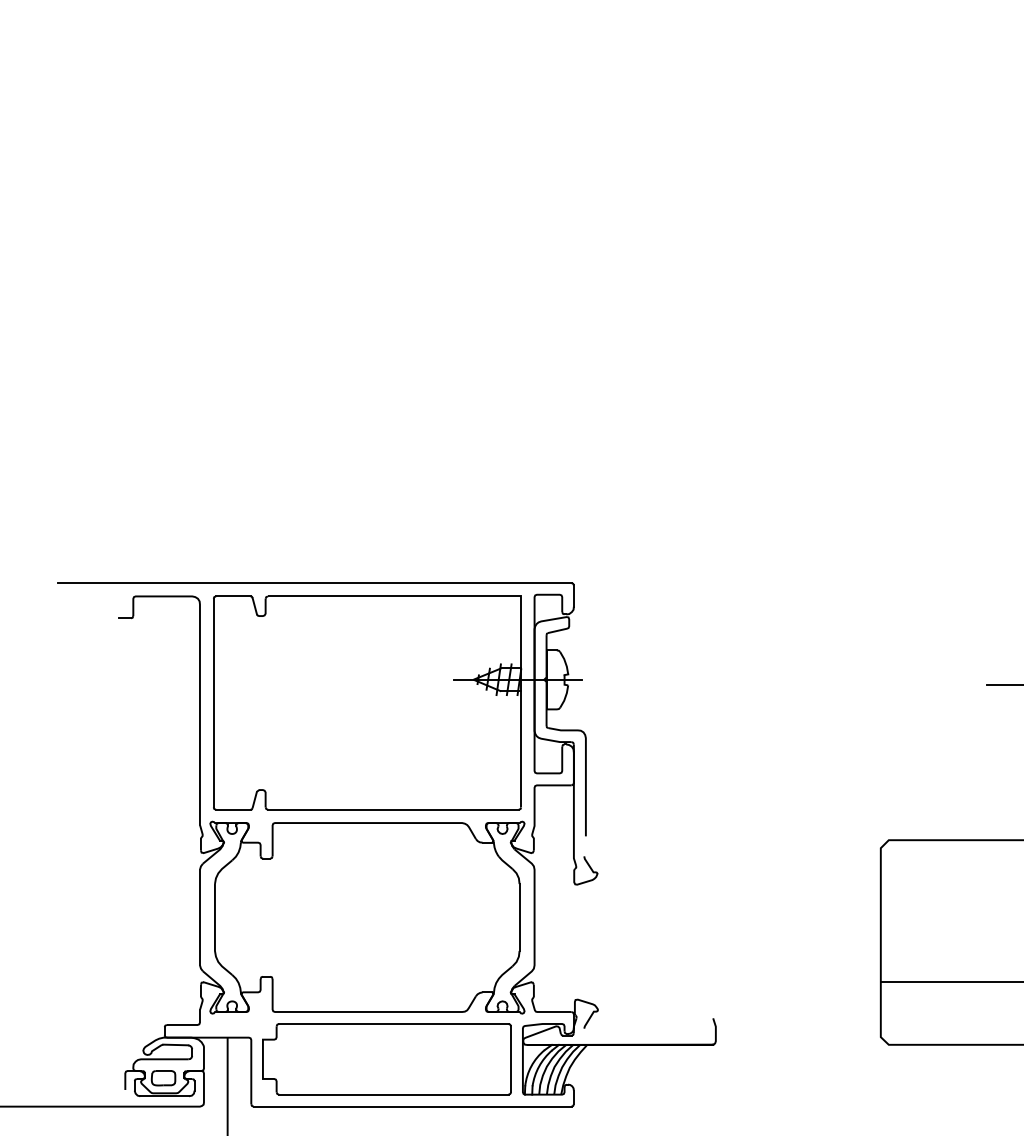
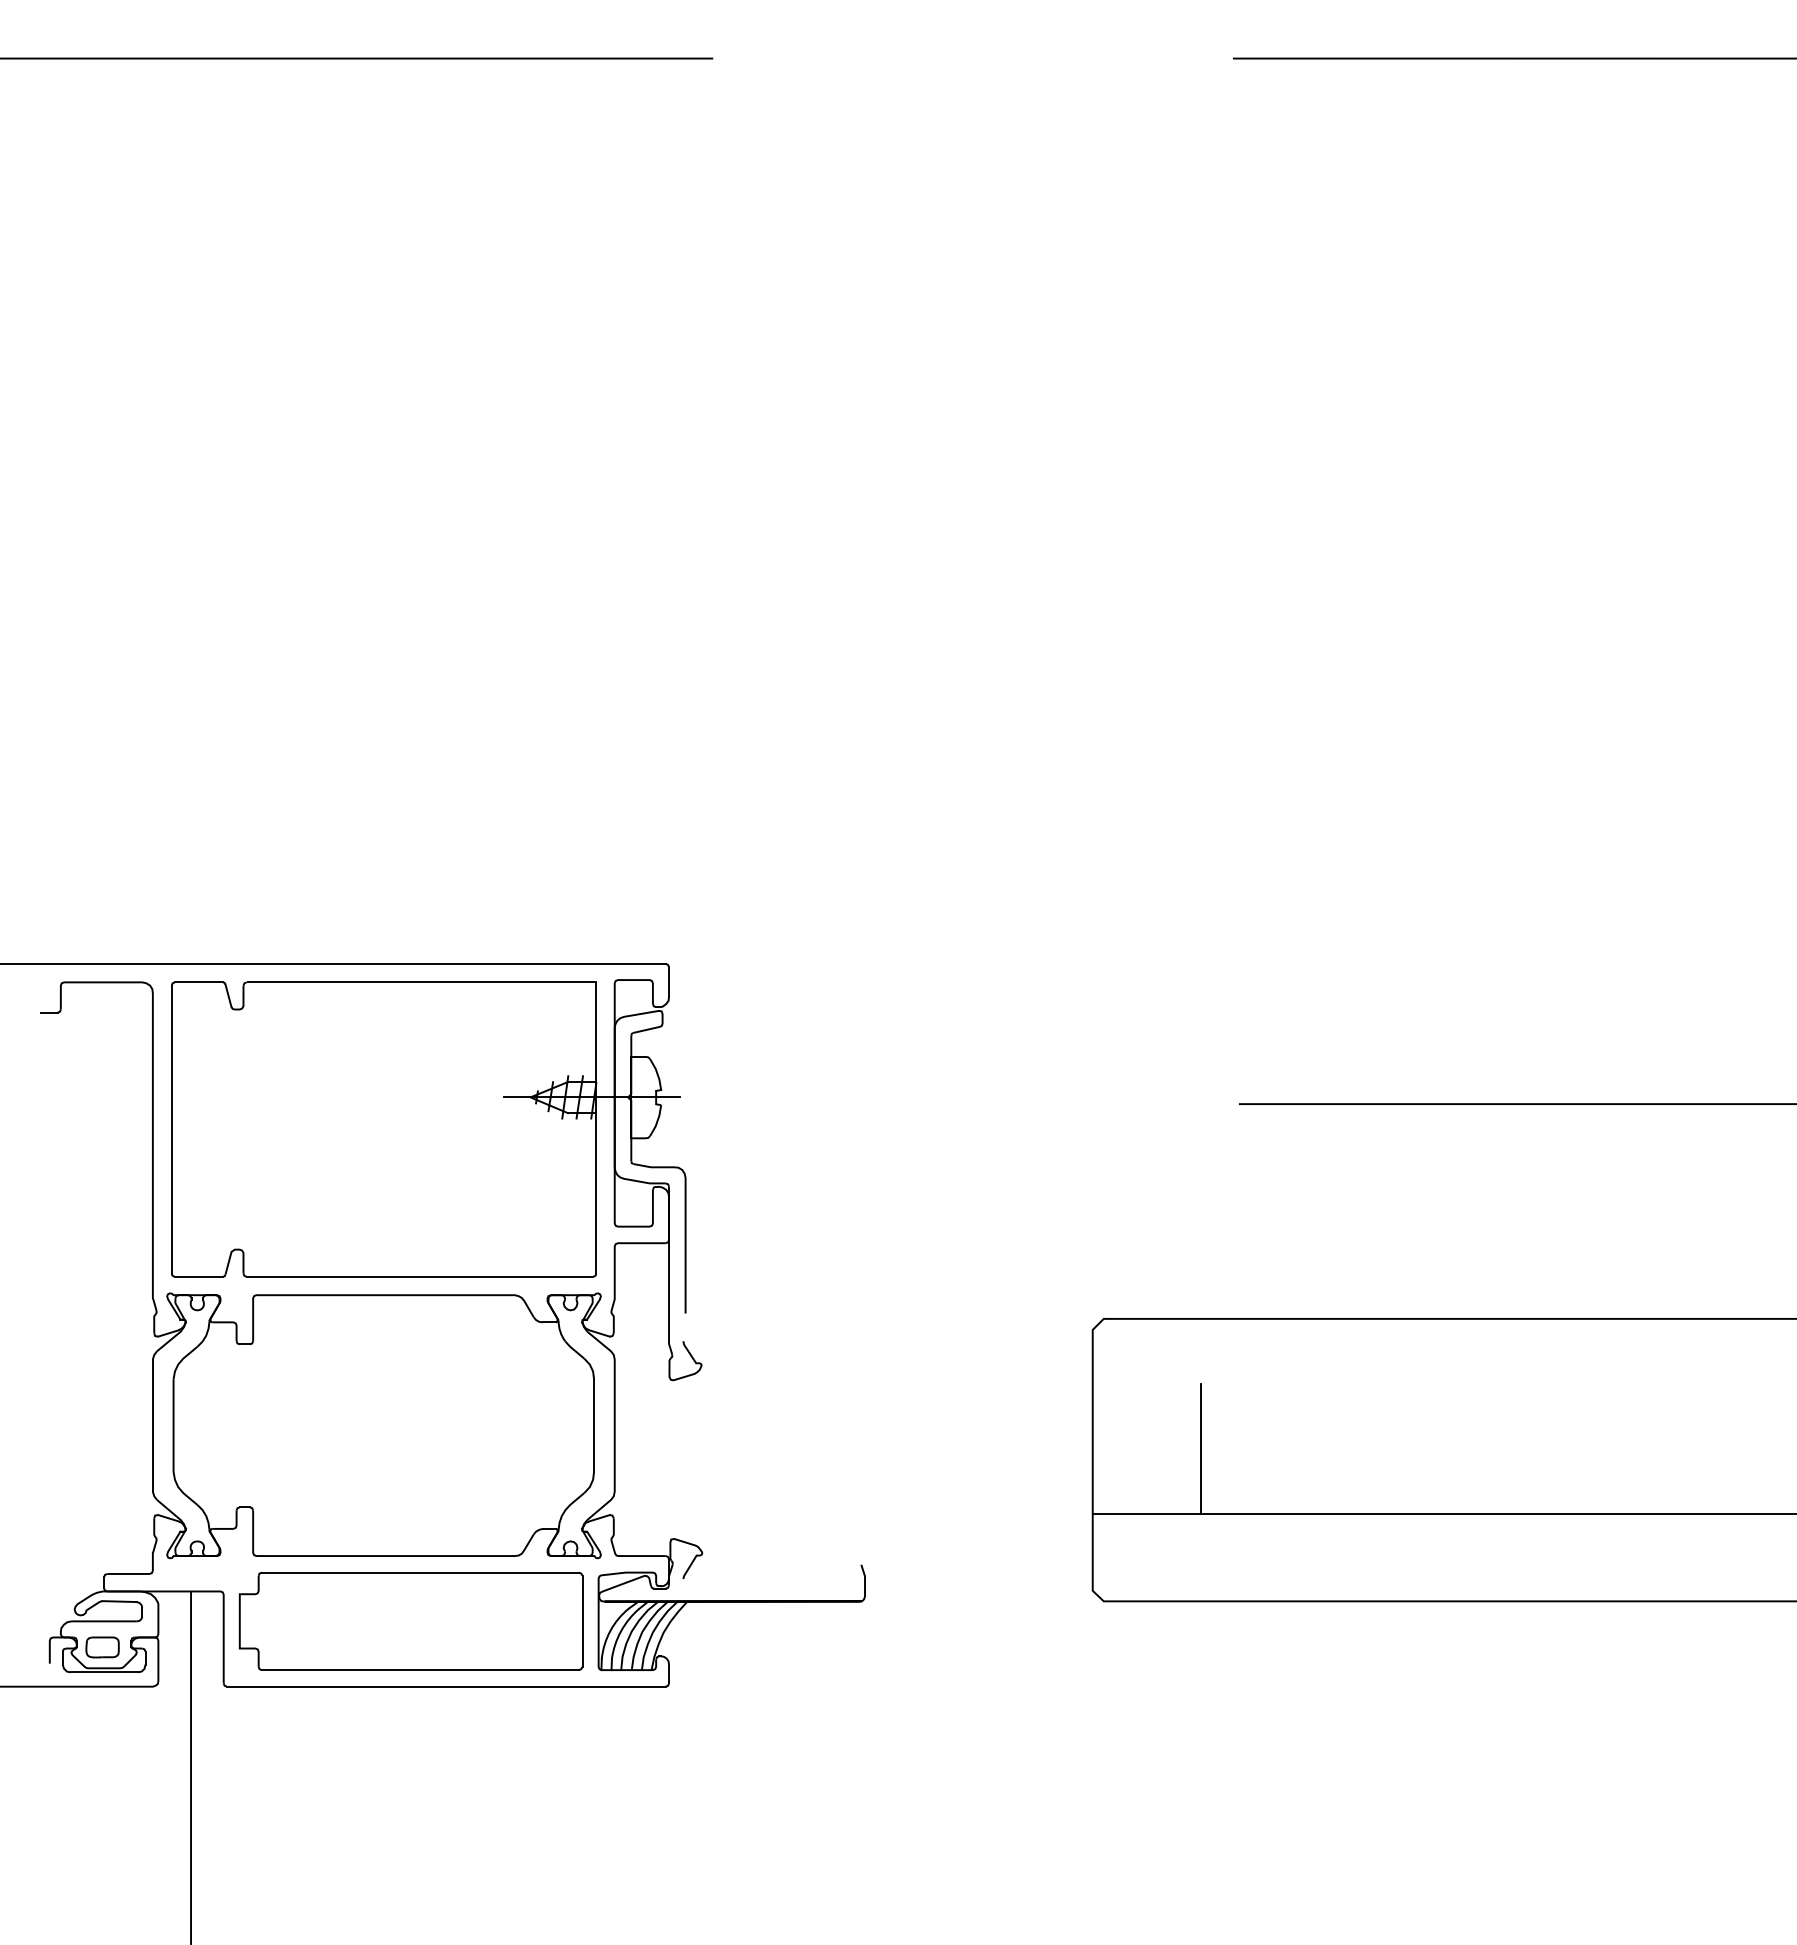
line: (959, 934) -> (1201, 1449), added

